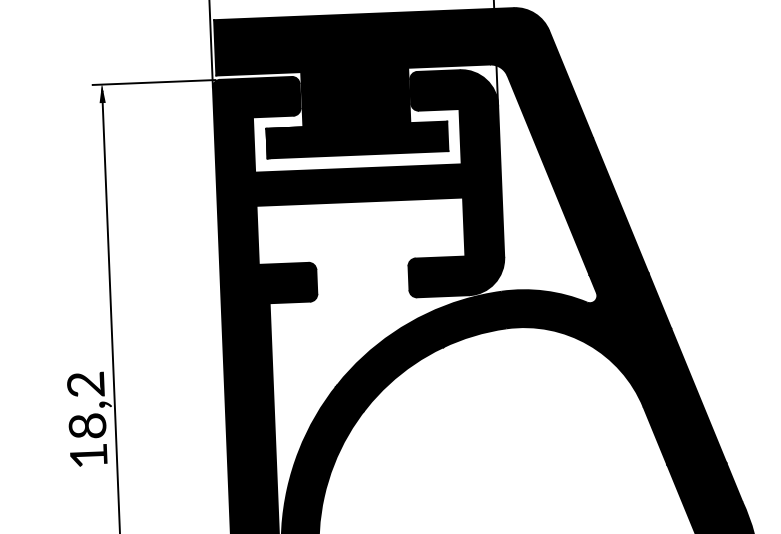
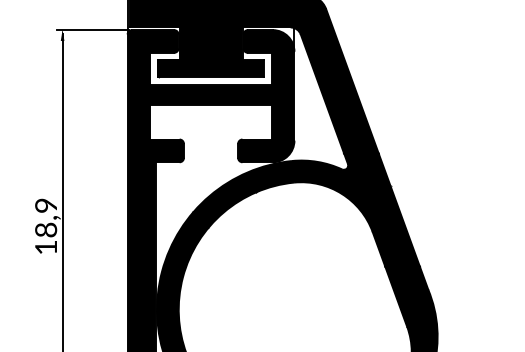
text: (84, 384) -> (45, 205), 18,2 -> 18,9

